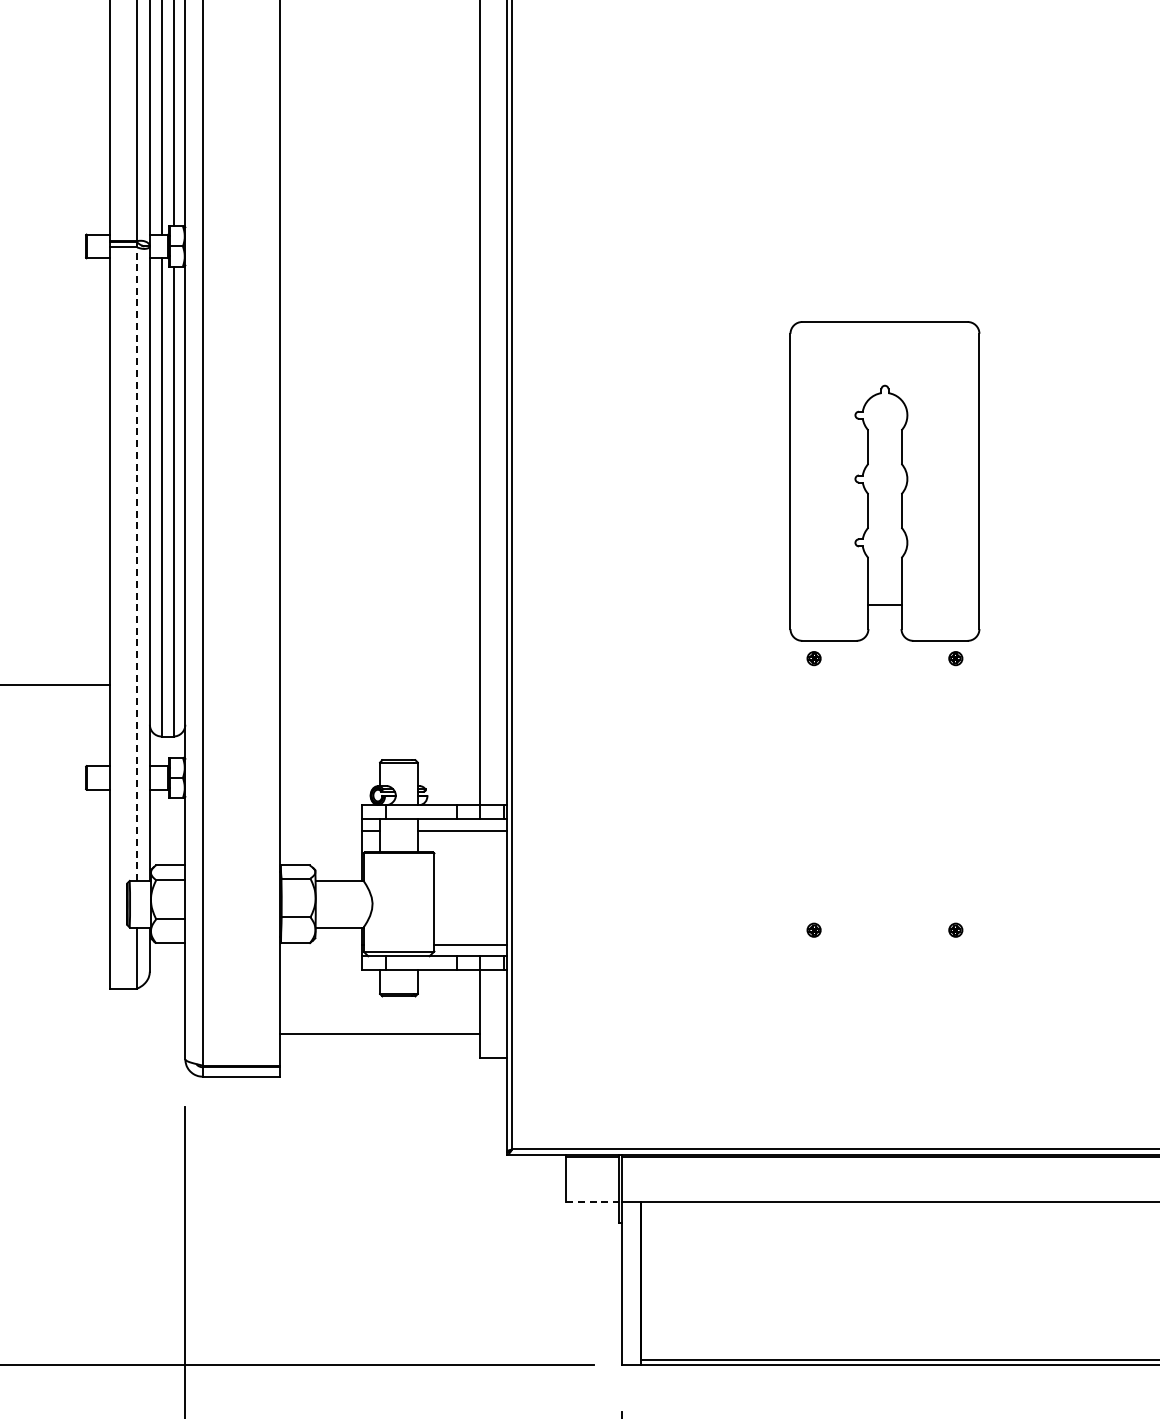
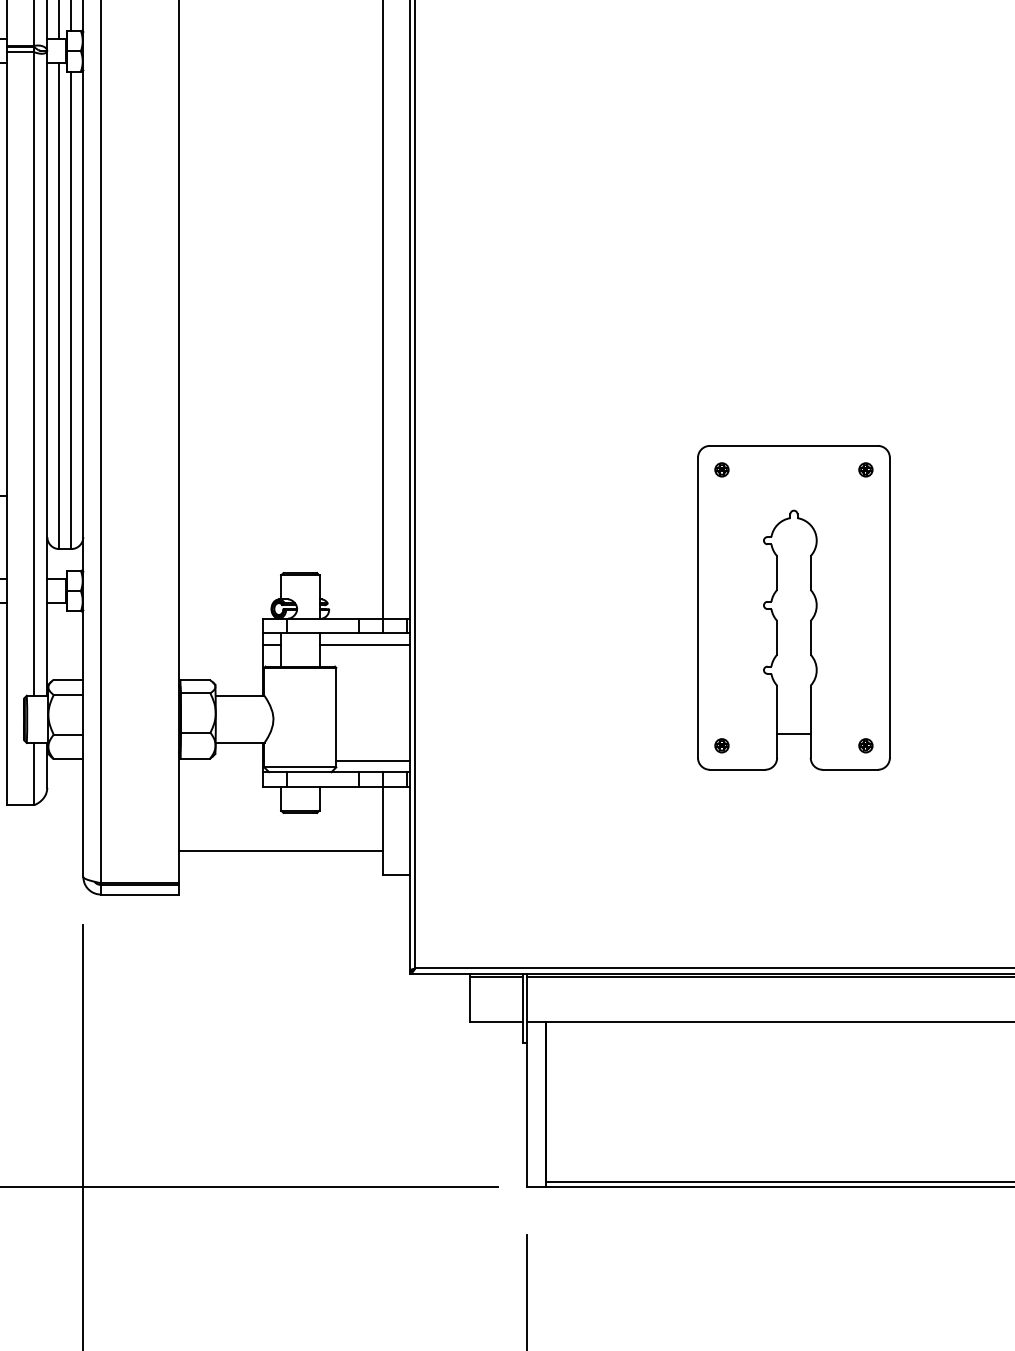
part: (884, 481) -> (793, 607), moved
line: (137, 564) -> (34, 374), dashed -> solid
line: (592, 1201) -> (496, 1021), dashed -> solid

